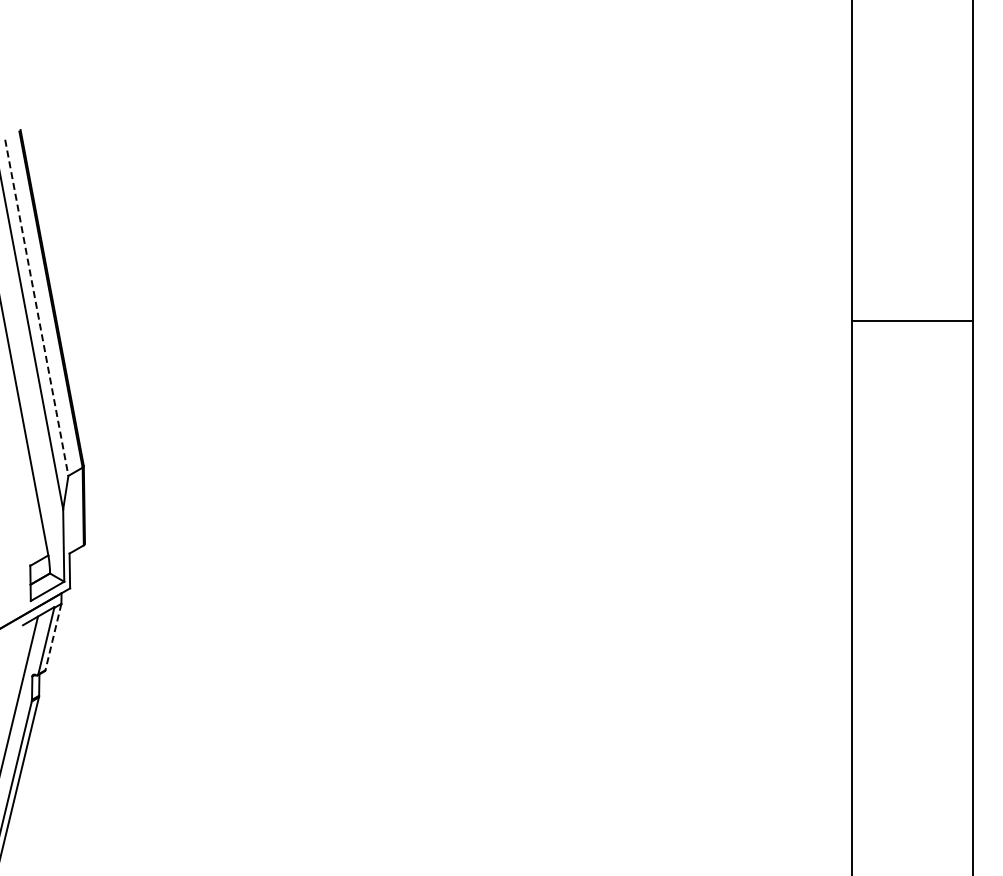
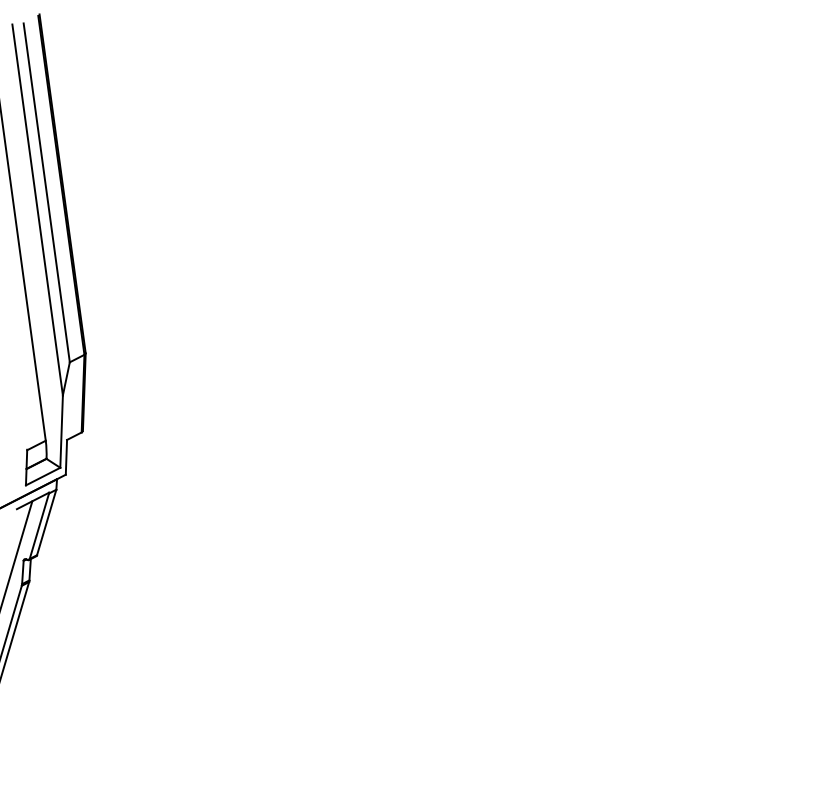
line: (36, 308) -> (46, 193), dashed -> solid
line: (53, 637) -> (46, 522), dashed -> solid

